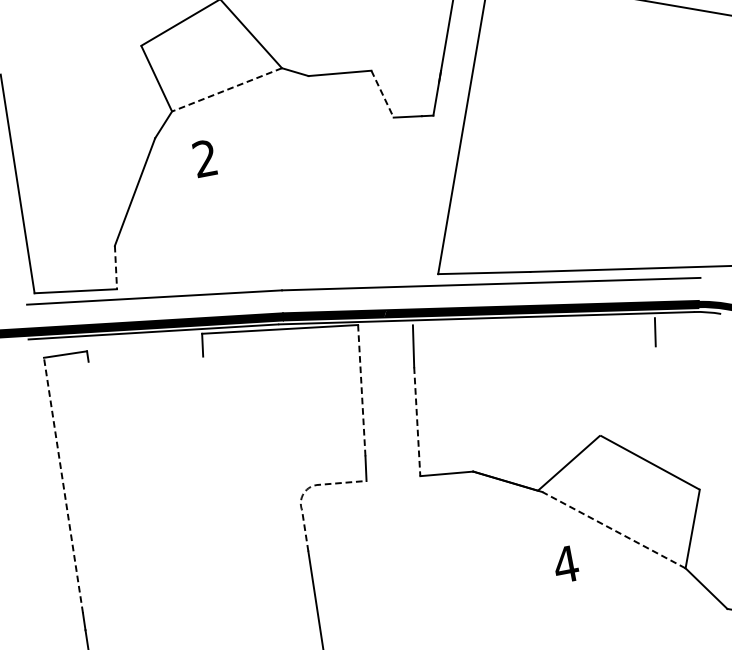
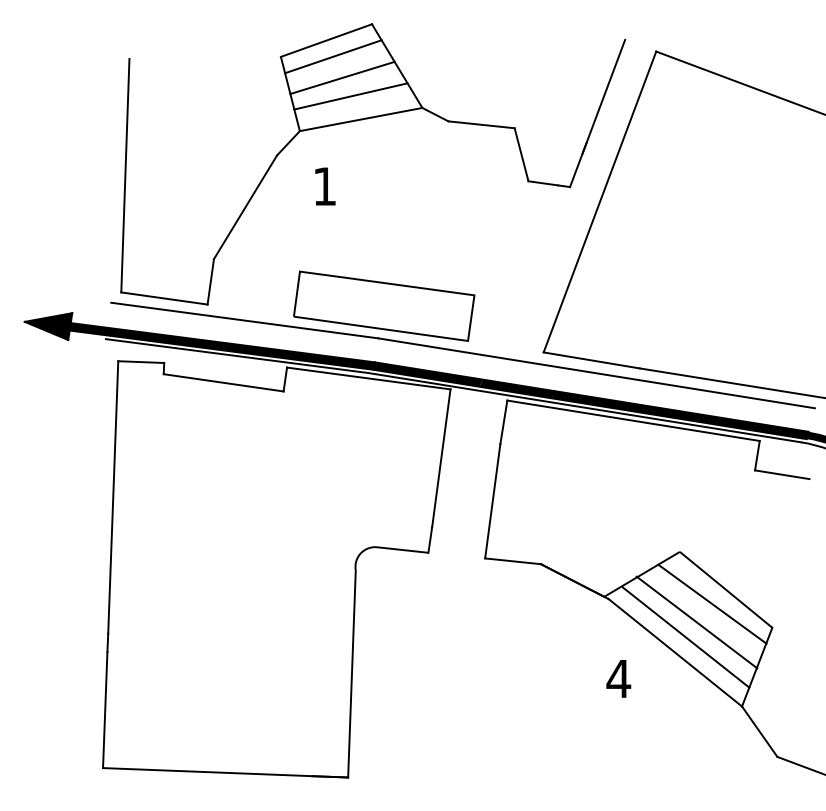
line: (190, 36) -> (333, 56), added
line: (202, 54) -> (342, 77), added
line: (213, 70) -> (350, 96), added
line: (226, 89) -> (360, 119), dashed -> solid
line: (382, 94) -> (521, 155), dashed -> solid
text: (204, 158) -> (324, 186), 2 -> 1
part: (281, 258) -> (384, 305), added
line: (115, 267) -> (210, 281), dashed -> solid
line: (533, 321) -> (633, 420), added
line: (682, 345) -> (782, 474), added
line: (145, 358) -> (223, 382), added
line: (361, 390) -> (441, 457), dashed -> solid
line: (417, 421) -> (492, 501), dashed -> solid
line: (639, 477) -> (712, 603), added
line: (63, 484) -> (113, 496), dashed -> solid
line: (305, 491) -> (363, 551), dashed -> solid
line: (628, 498) -> (696, 622), added
line: (621, 513) -> (686, 637), added
line: (614, 529) -> (675, 652), dashed -> solid

